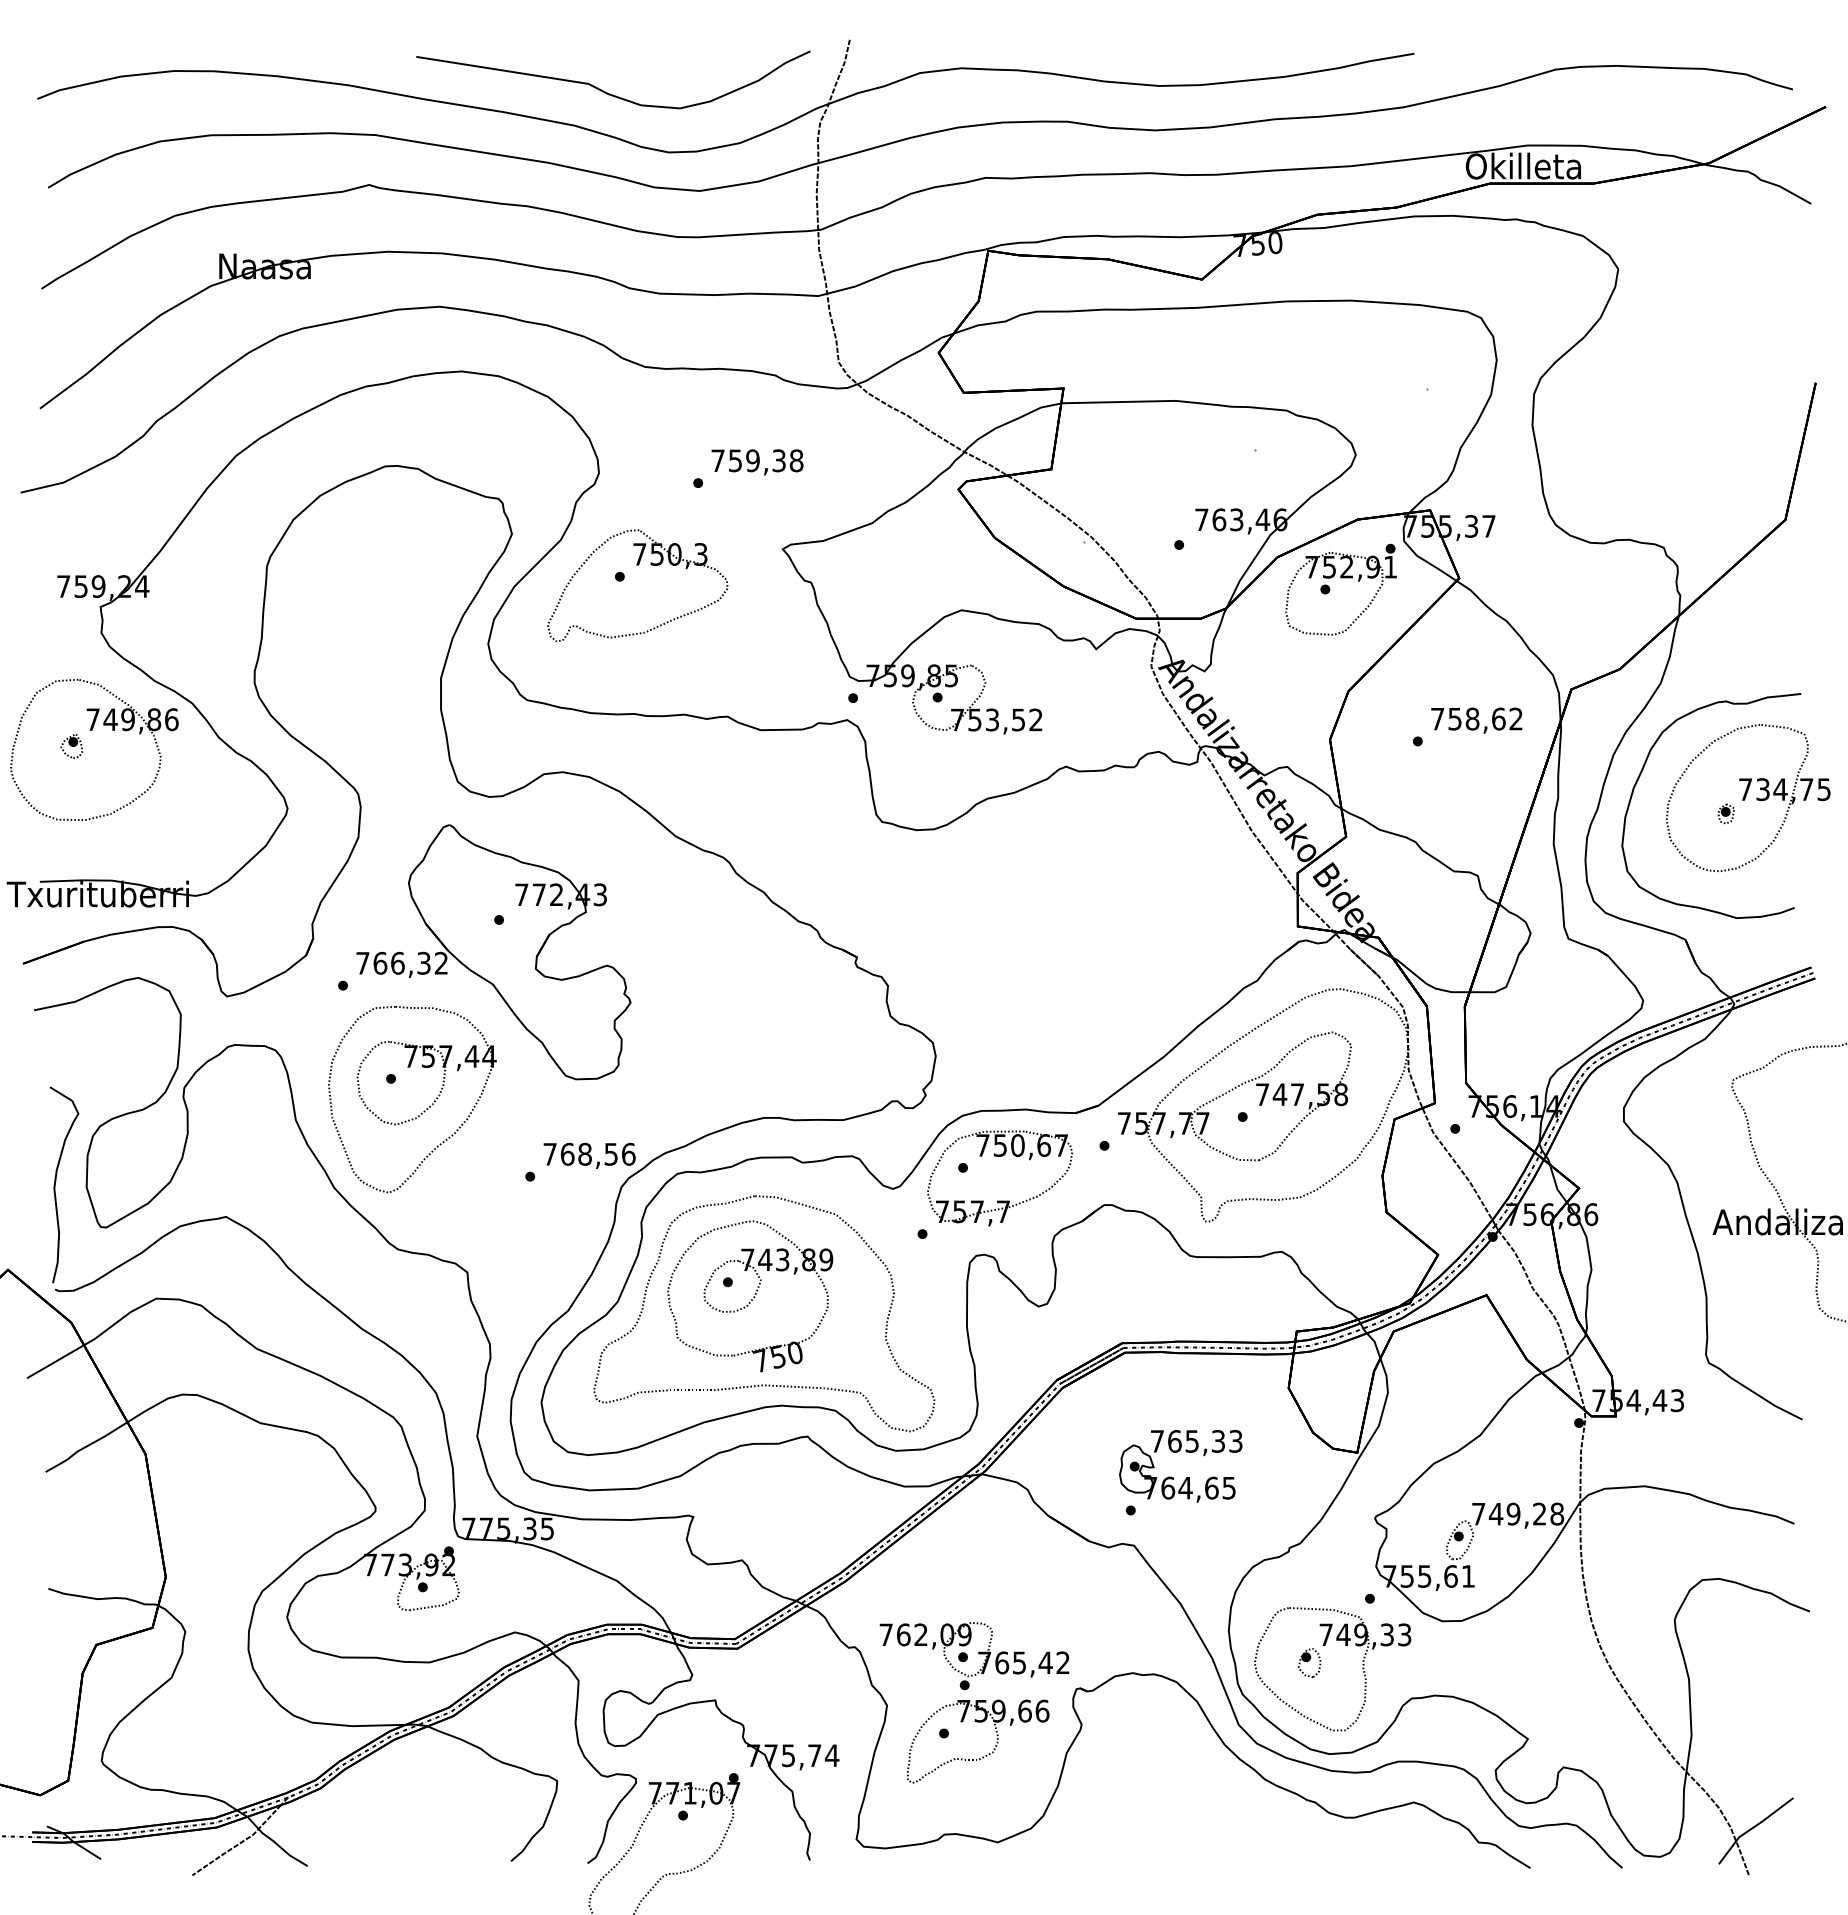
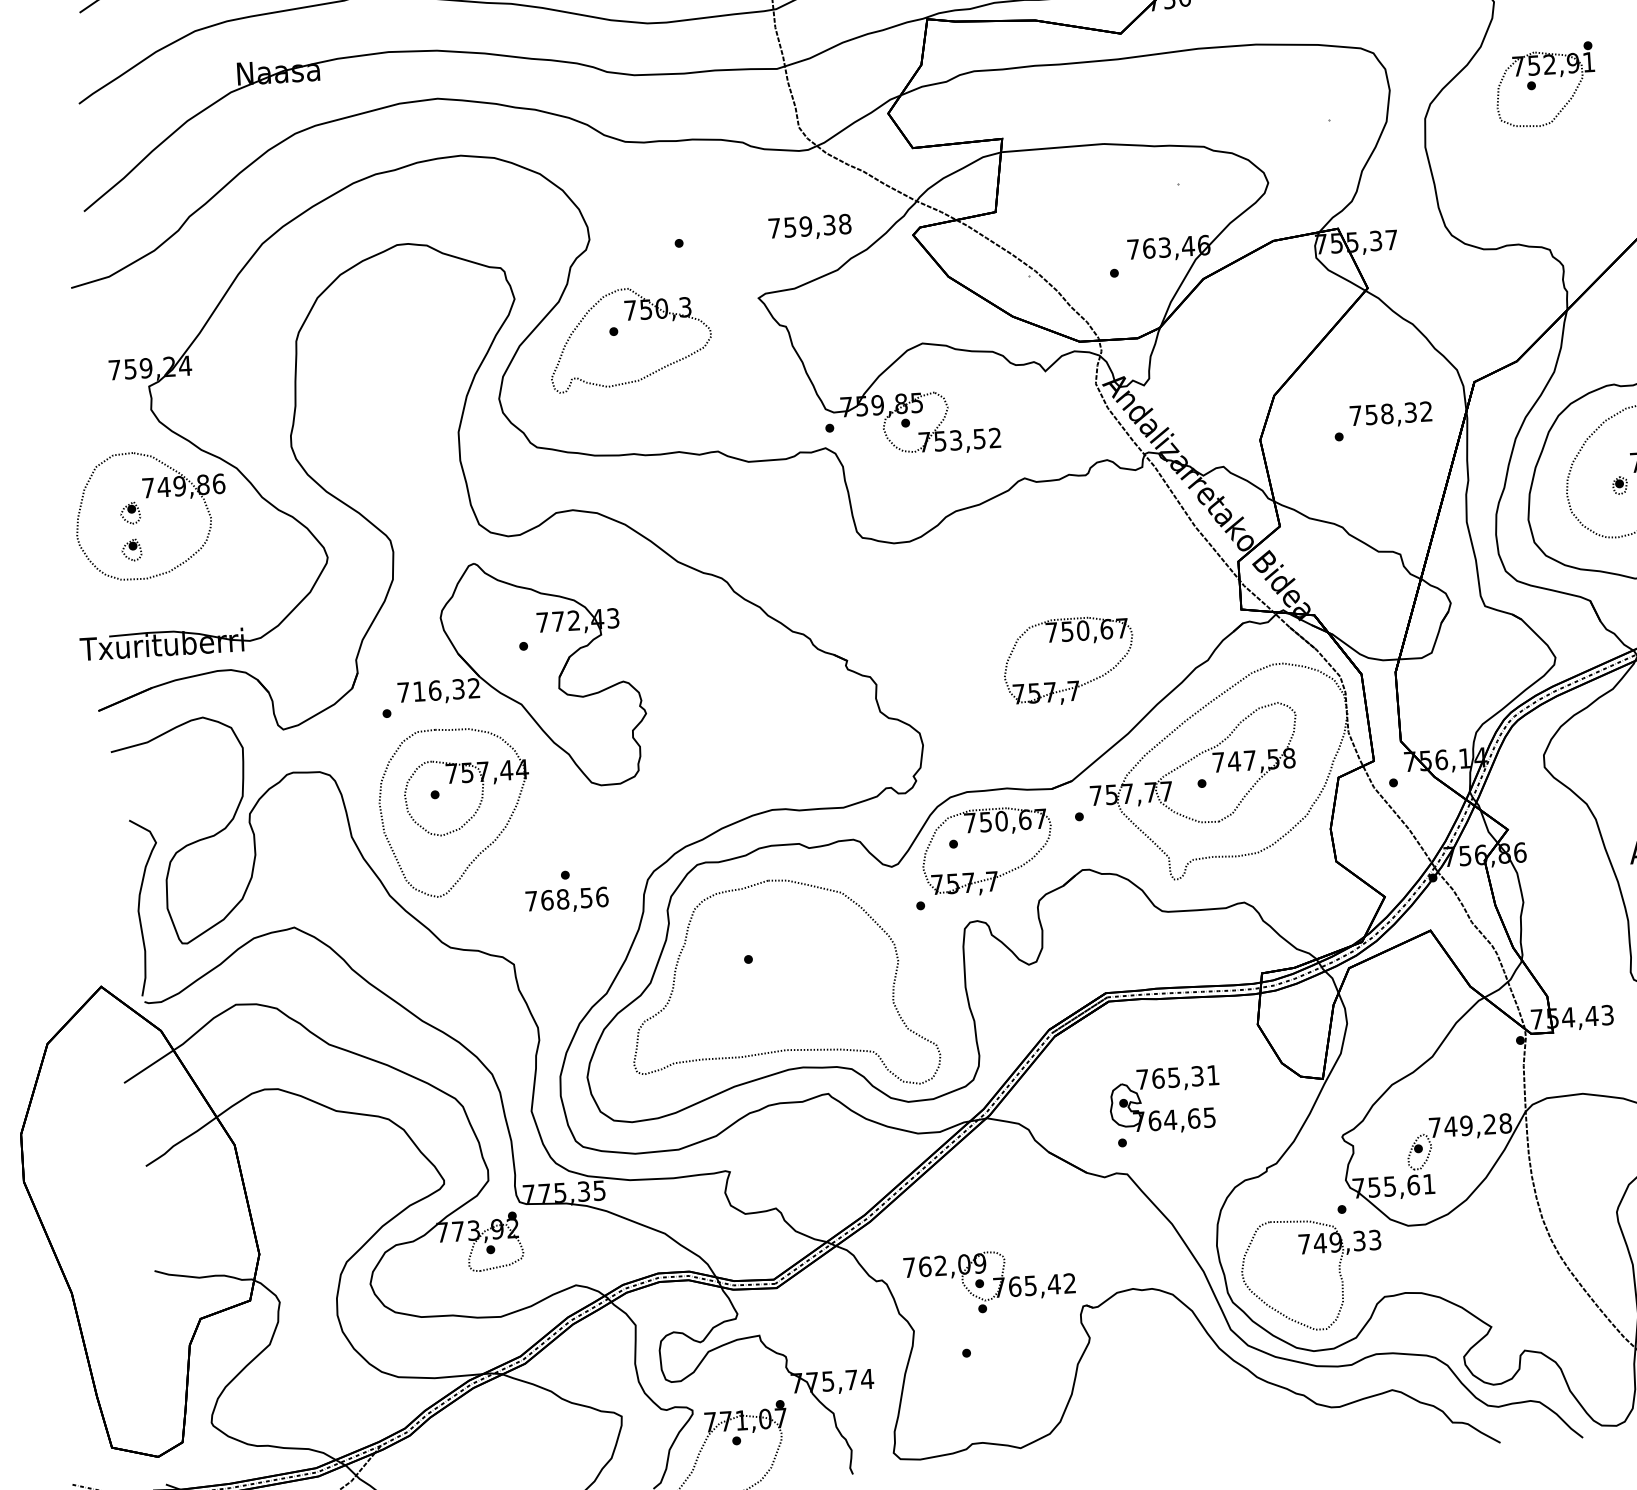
text: (757, 462) -> (810, 227), moved
part: (1330, 589) -> (1536, 85), moved
text: (1498, 718) -> (1410, 412), 758,62 -> 758,32
part: (70, 787) -> (131, 550), added
part: (1102, 950) -> (1067, 641), added
text: (380, 962) -> (419, 690), 766,32 -> 716,32
text: (589, 1155) -> (567, 900), moved
part: (750, 1296) -> (769, 971), removed
text: (1235, 1441) -> (1212, 1075), 765,33 -> 765,31
part: (1309, 1662) -> (1291, 1269), removed
part: (986, 1754) -> (1005, 1369), removed

